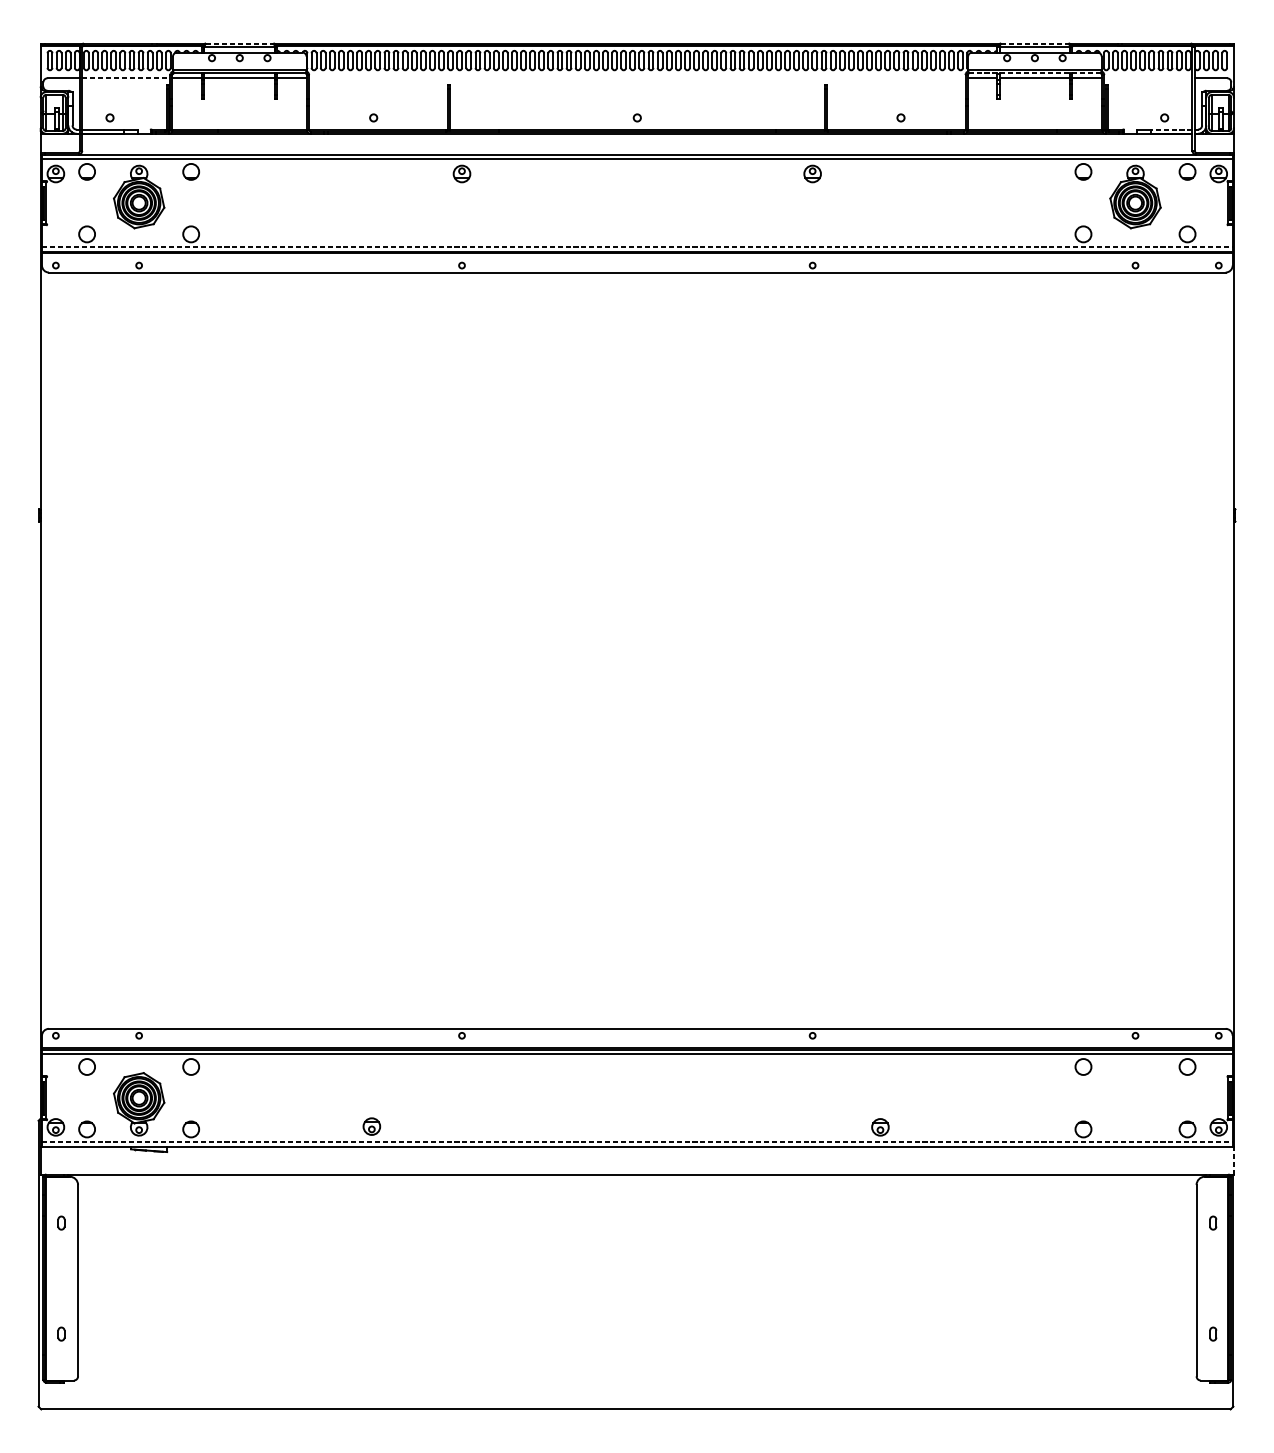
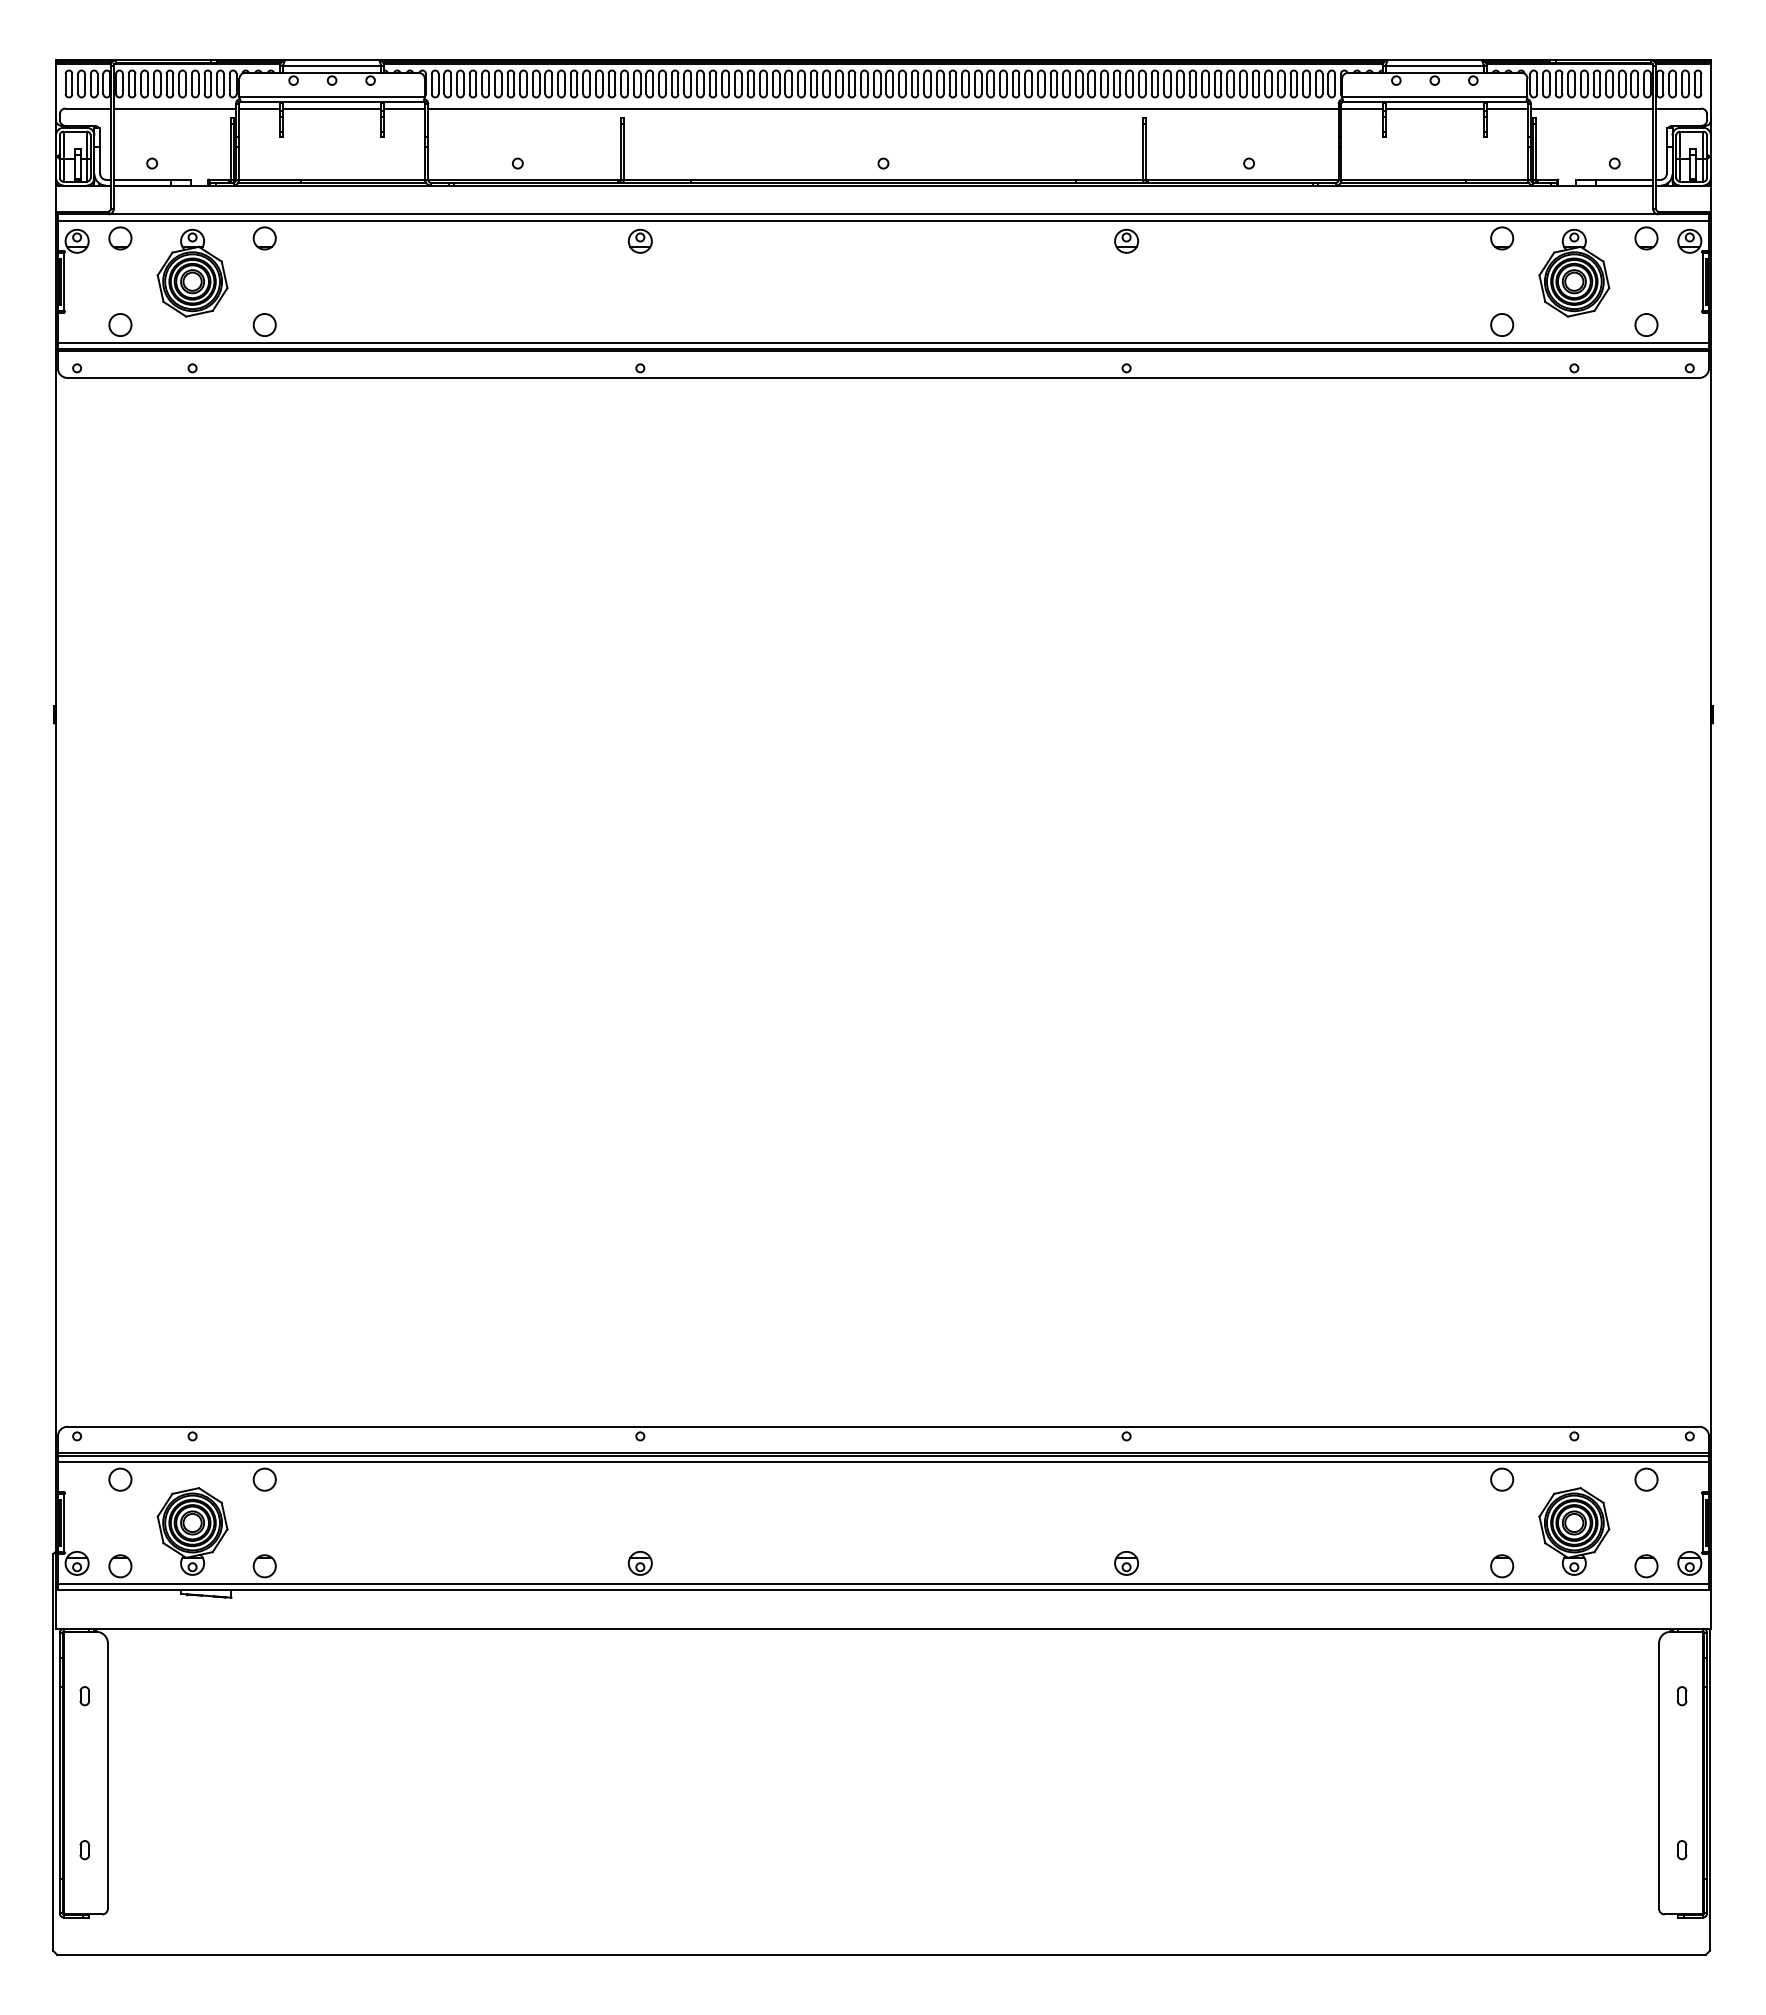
line: (240, 43) -> (332, 60), dashed -> solid
line: (1034, 43) -> (1434, 60), dashed -> solid
line: (1034, 73) -> (1434, 101), dashed -> solid
line: (126, 78) -> (175, 108), dashed -> solid
line: (637, 78) -> (883, 108), added
line: (1148, 78) -> (1592, 108), added
line: (1171, 129) -> (1624, 179), dashed -> solid
line: (637, 246) -> (883, 342), dashed -> solid
part: (1135, 1104) -> (1574, 1531), added
part: (371, 1126) -> (639, 1563), moved
part: (880, 1127) -> (1126, 1563), moved
line: (637, 1142) -> (883, 1584), dashed -> solid
line: (1233, 1160) -> (1710, 1609), dashed -> solid

